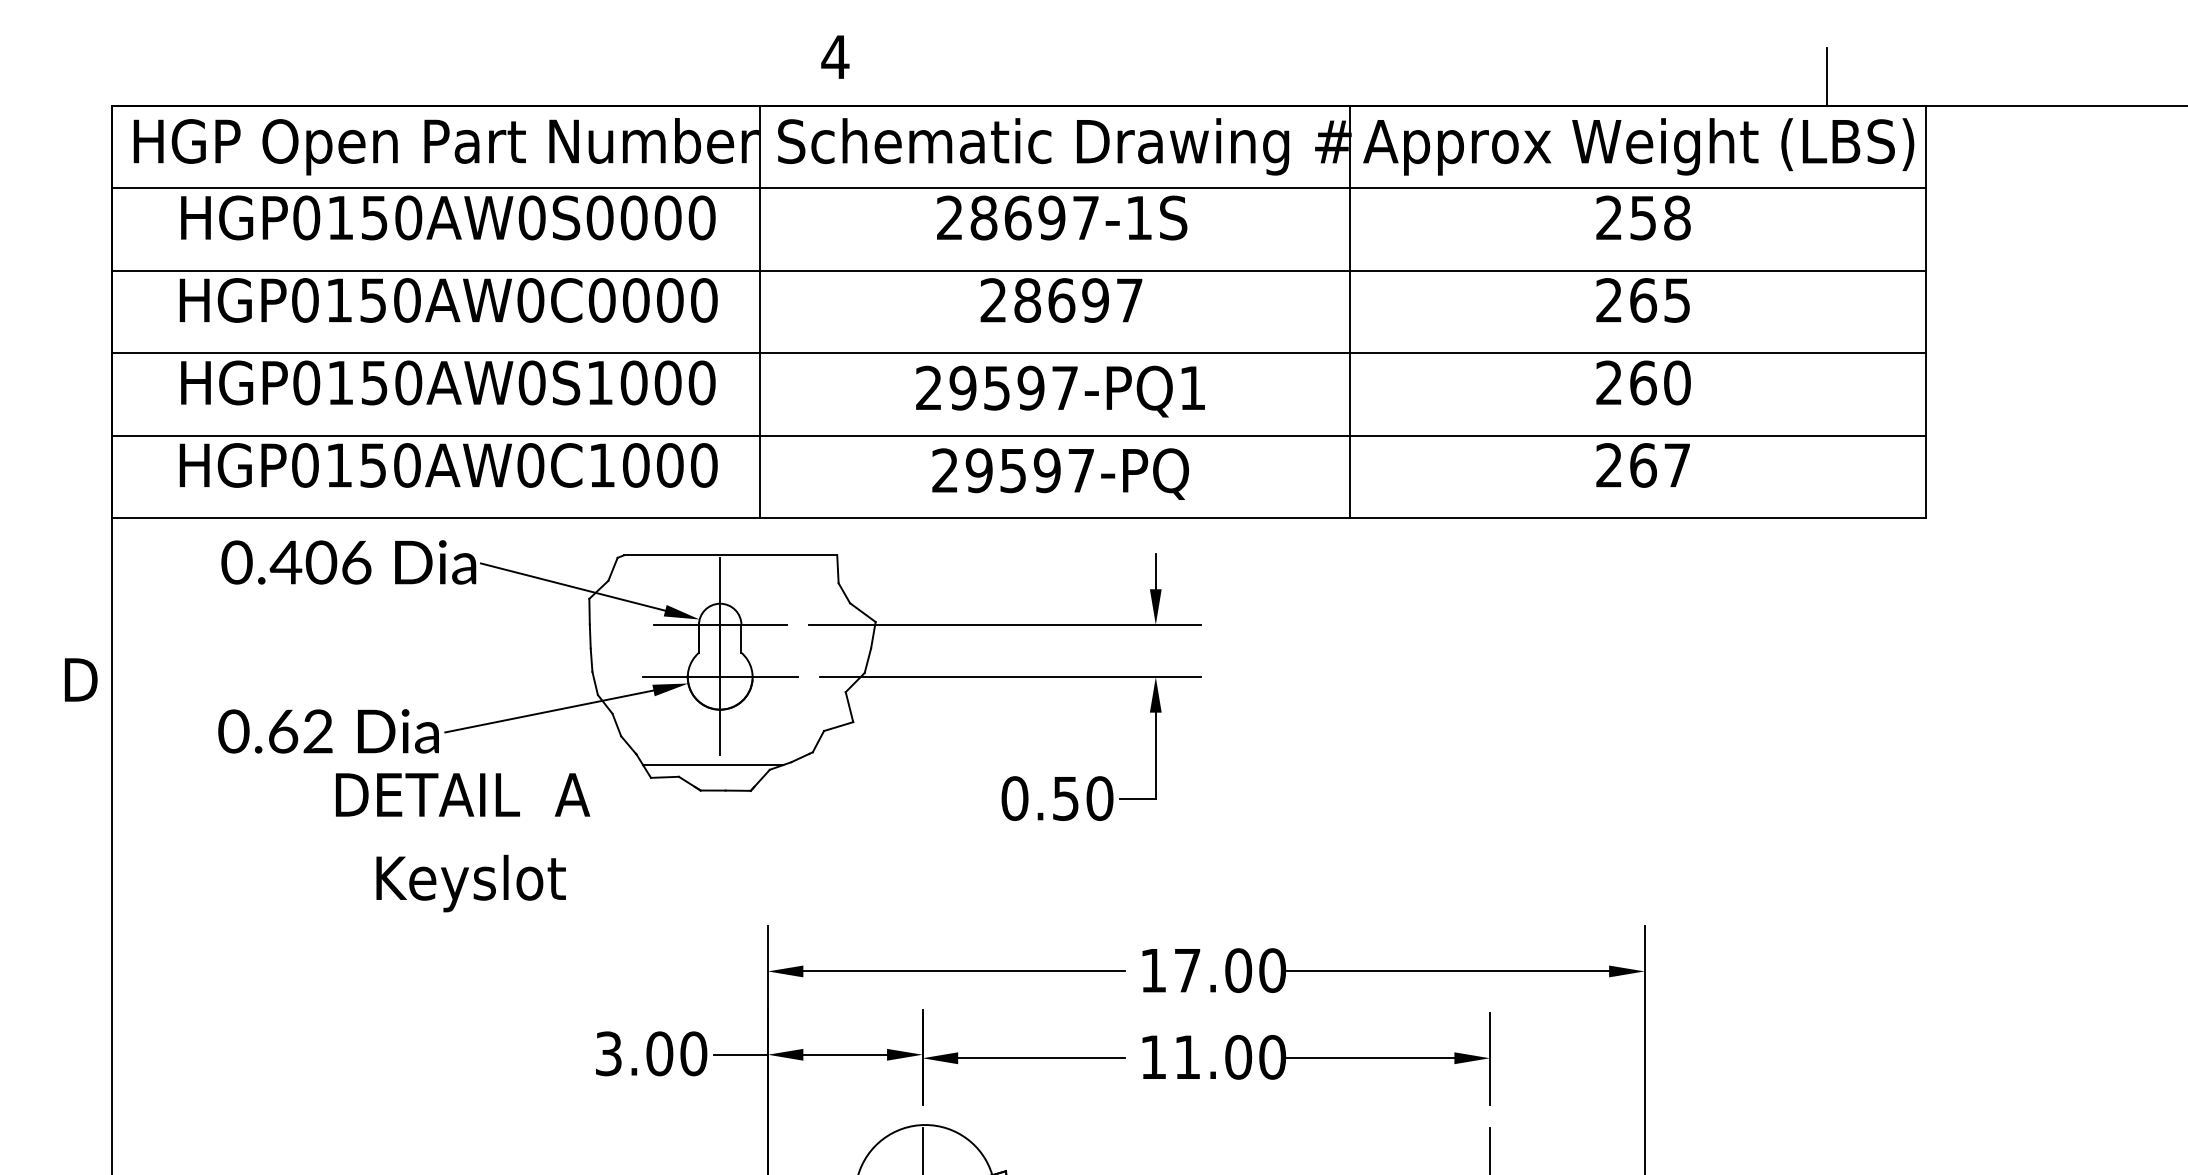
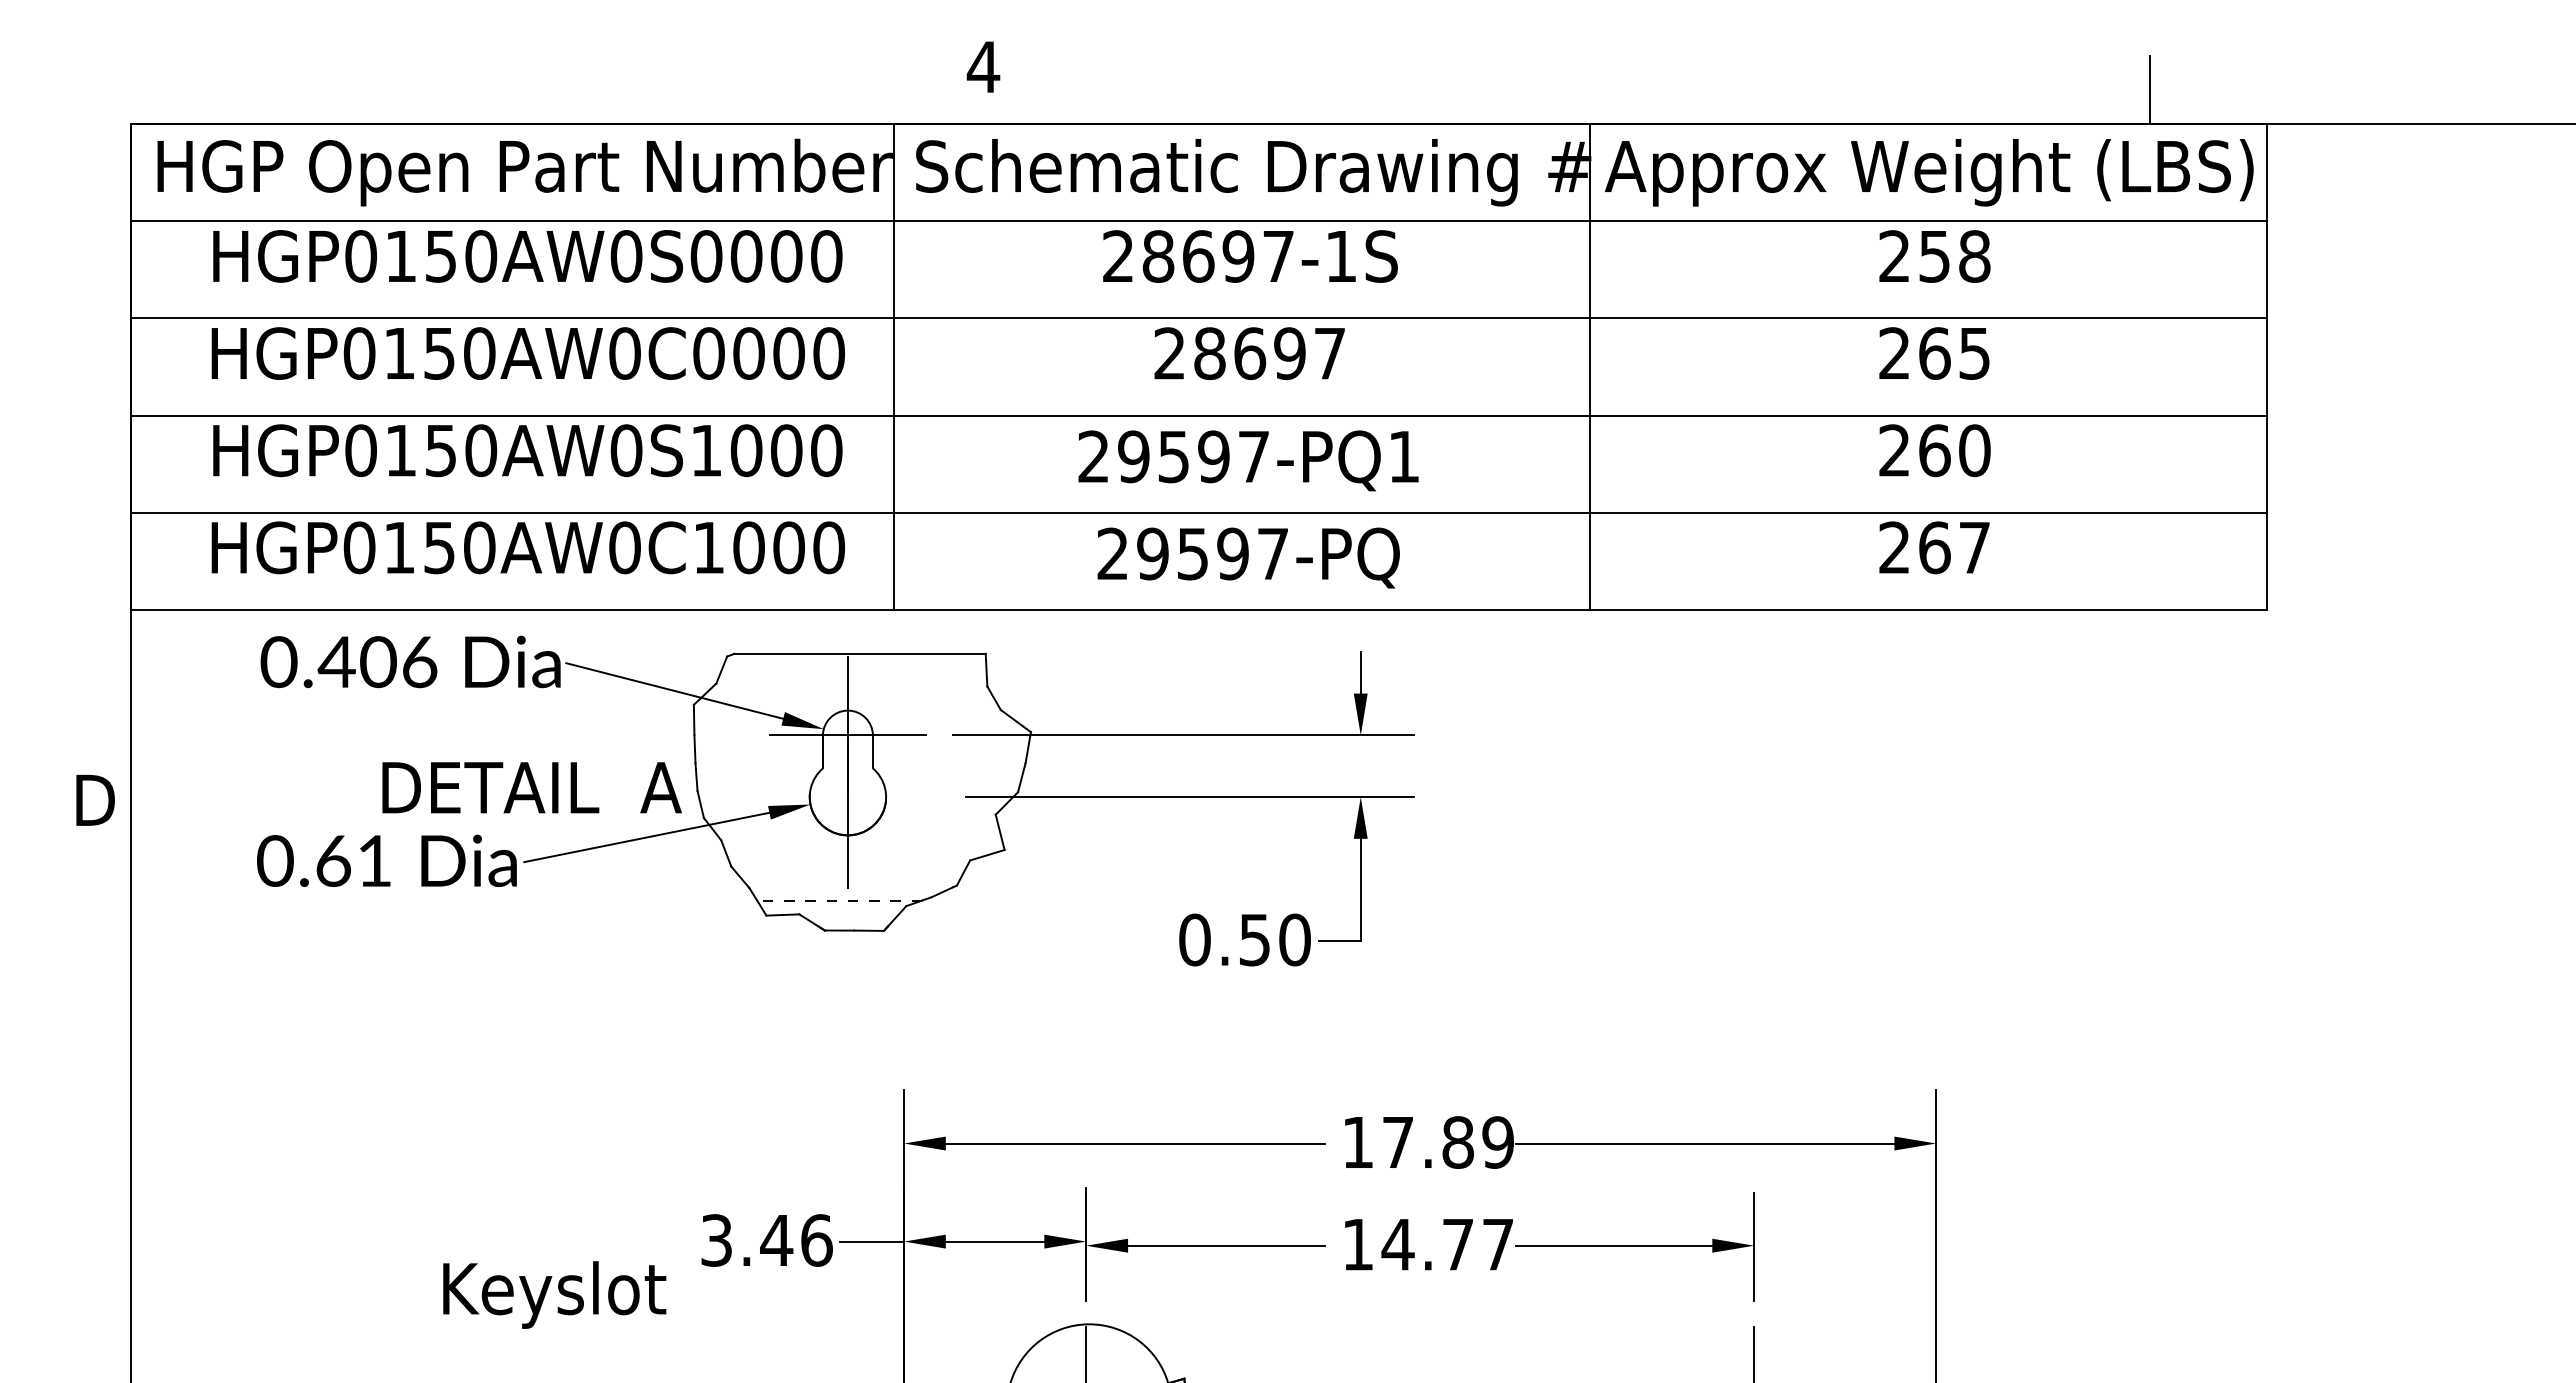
line: (719, 677) -> (847, 797), removed
text: (318, 731) -> (374, 860), 0.62 -> 0.61
line: (713, 765) -> (839, 900), solid -> dashed
text: (462, 794) -> (531, 787), moved
text: (470, 883) -> (554, 1294), moved
text: (1255, 970) -> (1478, 1142), 17.00 -> 17.89
text: (676, 1053) -> (796, 1240), 3.00 -> 3.46
text: (1229, 1057) -> (1447, 1244), 11.00 -> 14.77

